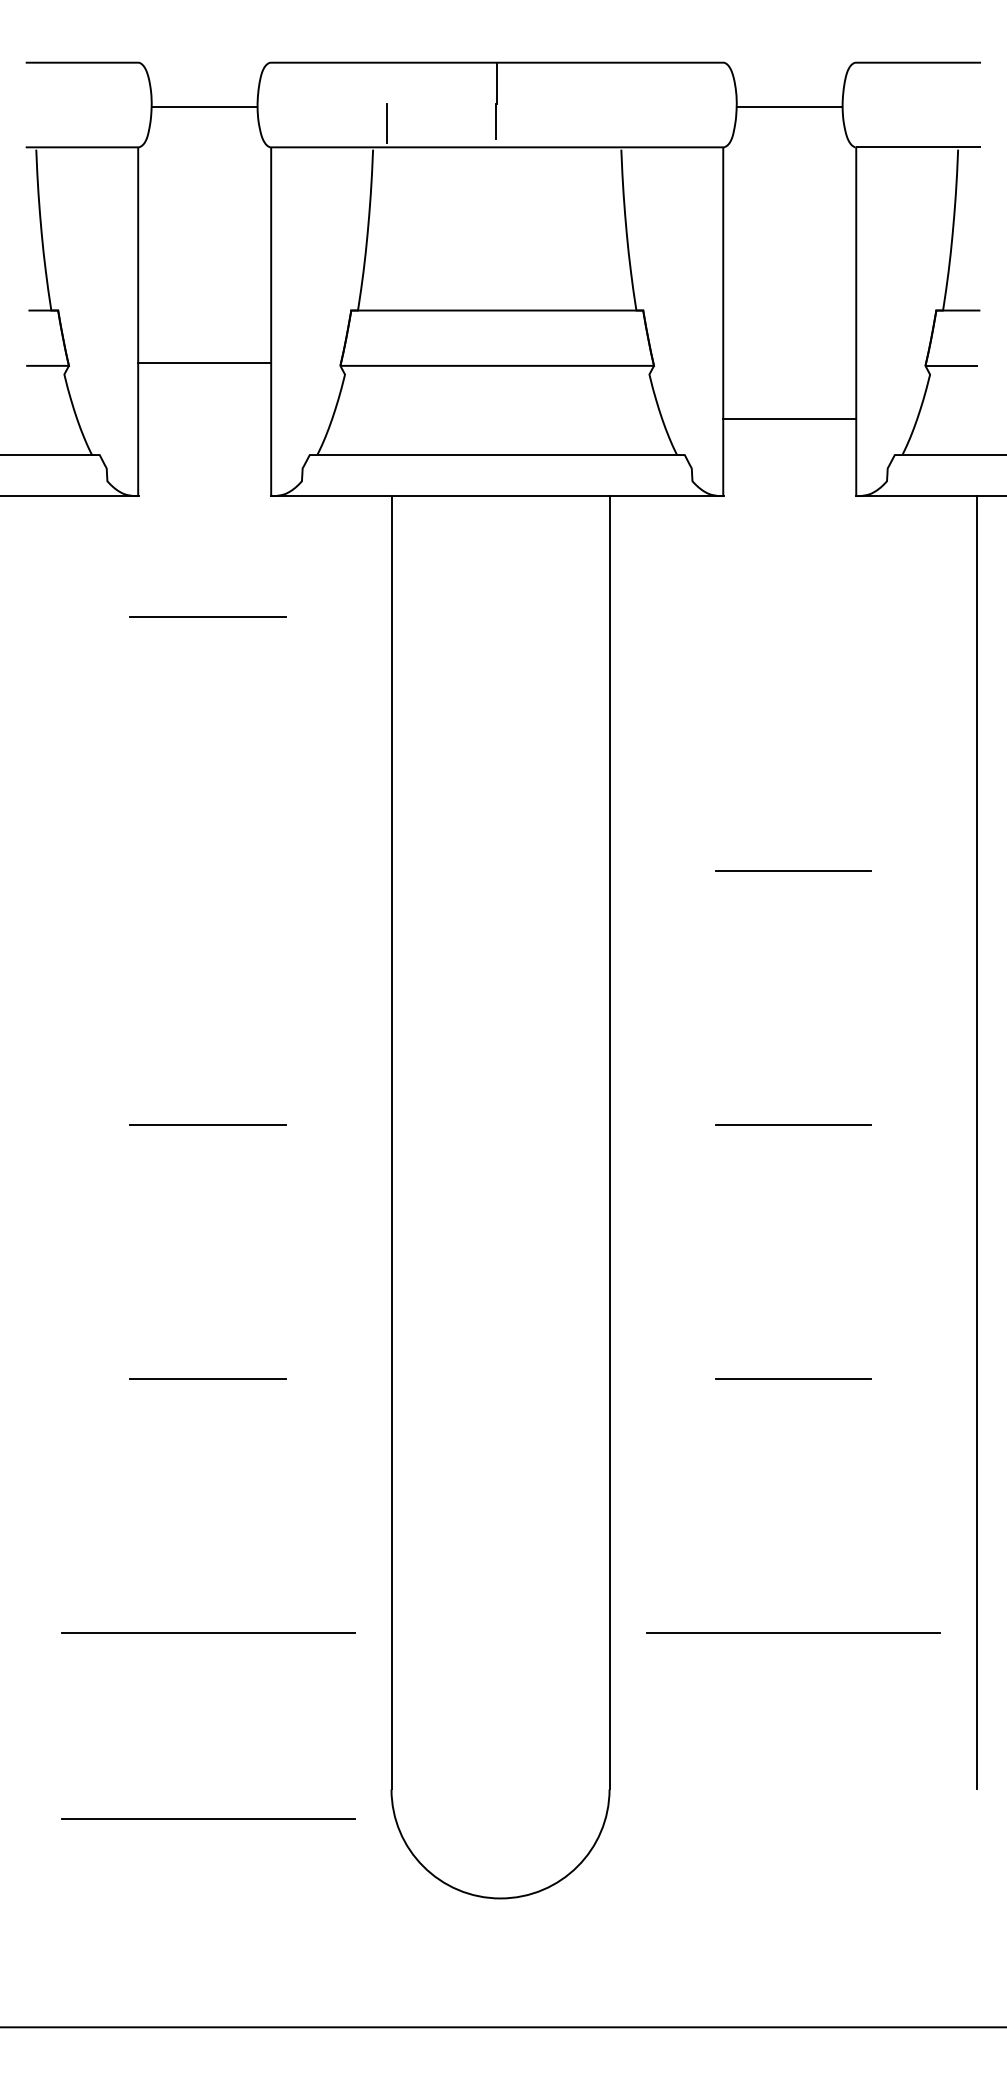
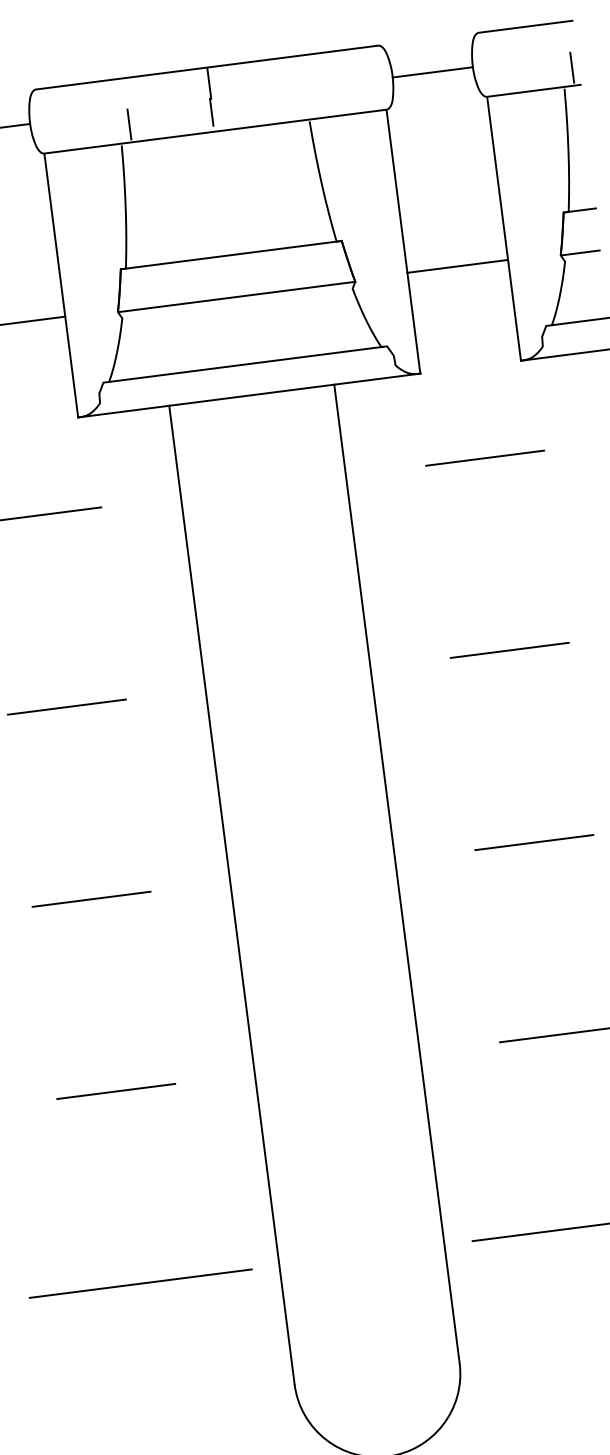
line: (971, 123) -> (572, 67), added
line: (789, 418) -> (457, 266), moved
line: (793, 616) -> (485, 457), added
line: (208, 870) -> (67, 706), added
line: (208, 1818) -> (158, 1424), removed

